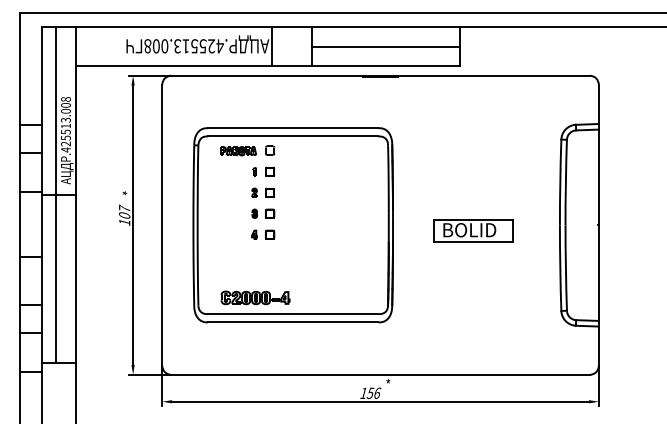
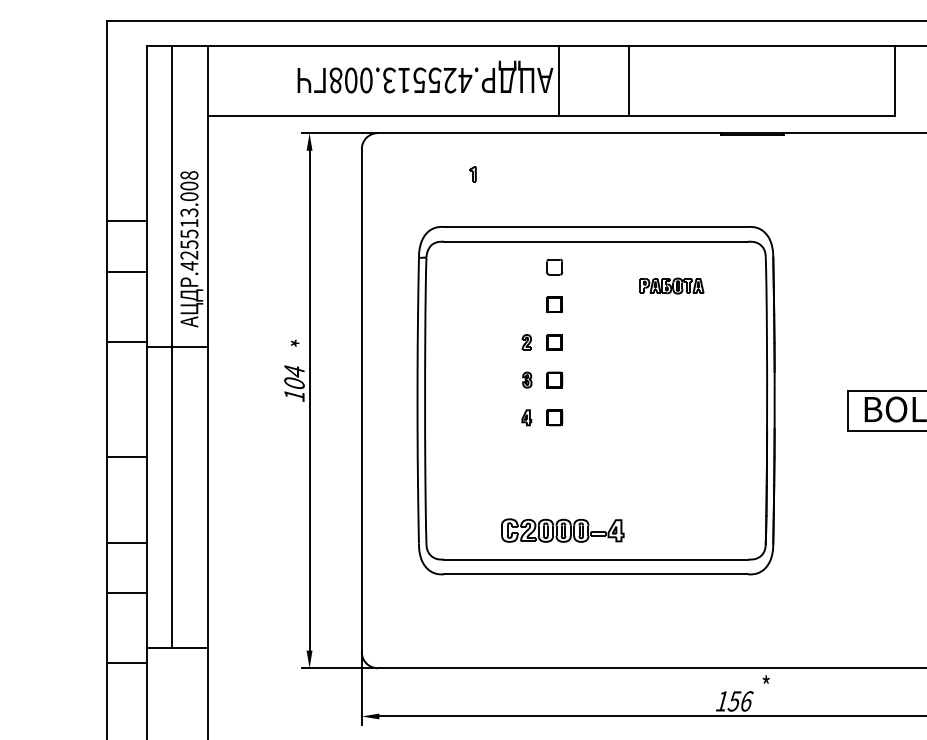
line: (385, 46) -> (761, 80), removed
part: (238, 151) -> (671, 286), moved
part: (254, 171) -> (473, 173), moved
text: (124, 208) -> (294, 370), 107 -> 104
part: (255, 297) -> (562, 529), moved

